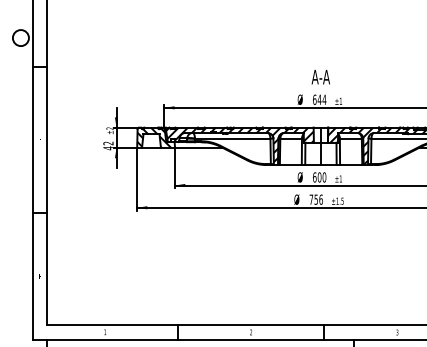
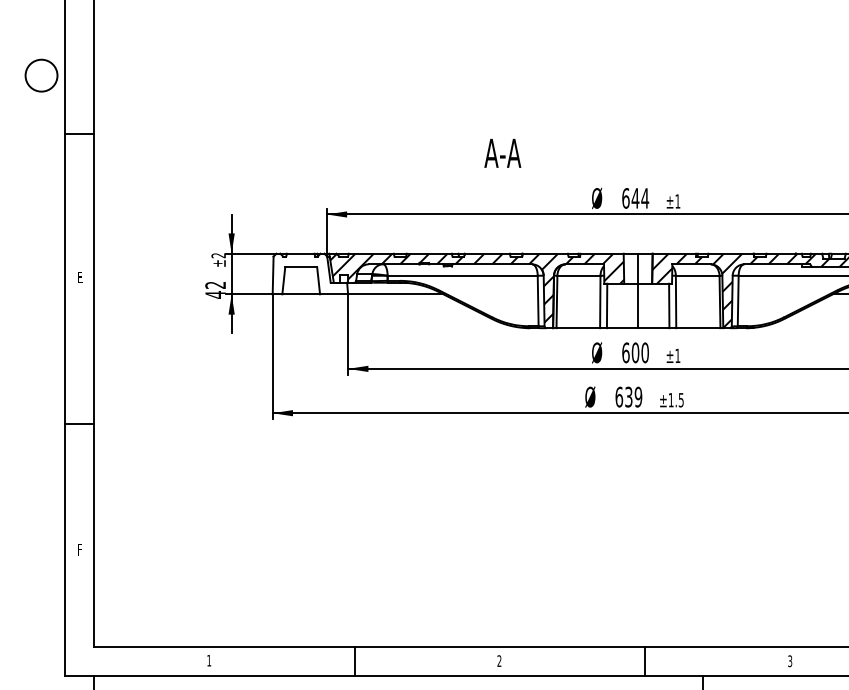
text: (320, 76) -> (502, 152), moved
hatch: (154, 137) -> (307, 273), removed
text: (315, 199) -> (627, 396), 756 -> 639

